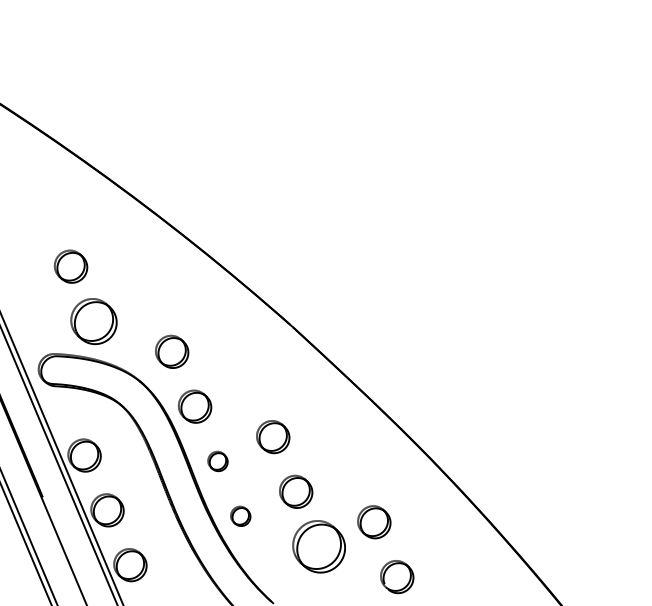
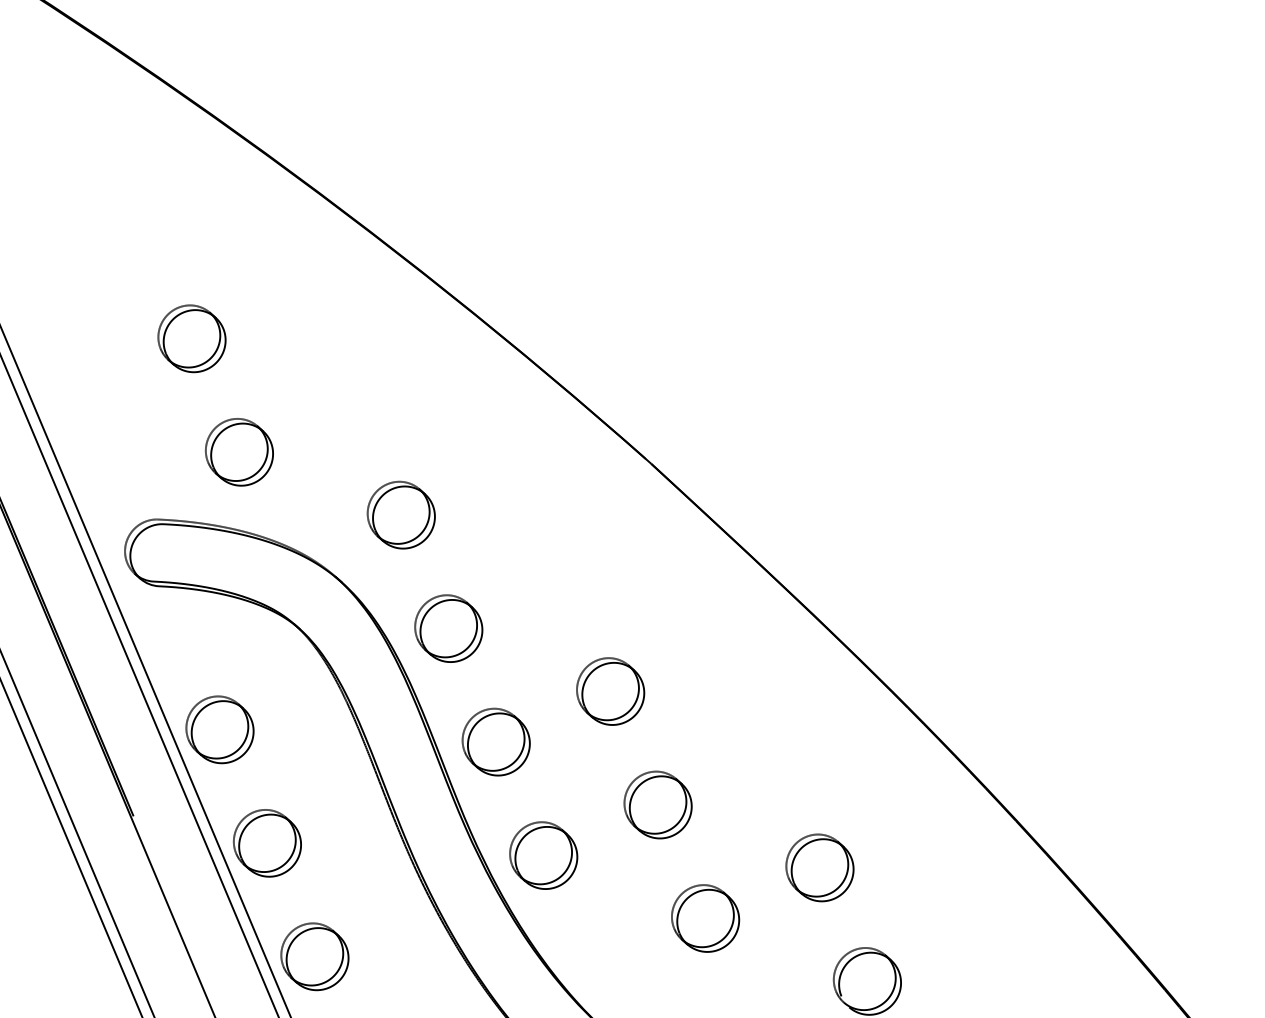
part: (93, 321) -> (238, 452), size x0.71
part: (217, 461) -> (495, 742), size x1.67
part: (240, 516) -> (542, 856), size x1.67
part: (318, 546) -> (704, 918), size x0.62

